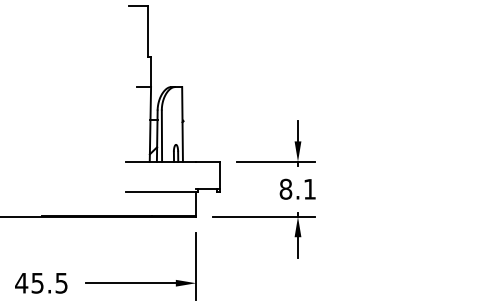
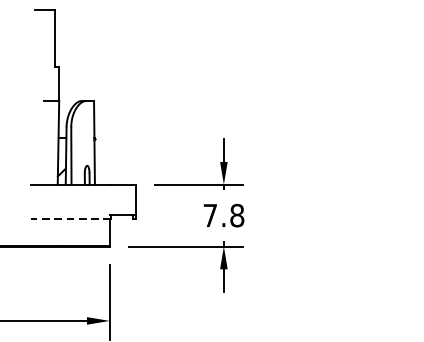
text: (297, 188) -> (223, 214), 8.1 -> 7.8
line: (161, 192) -> (70, 219), solid -> dashed

